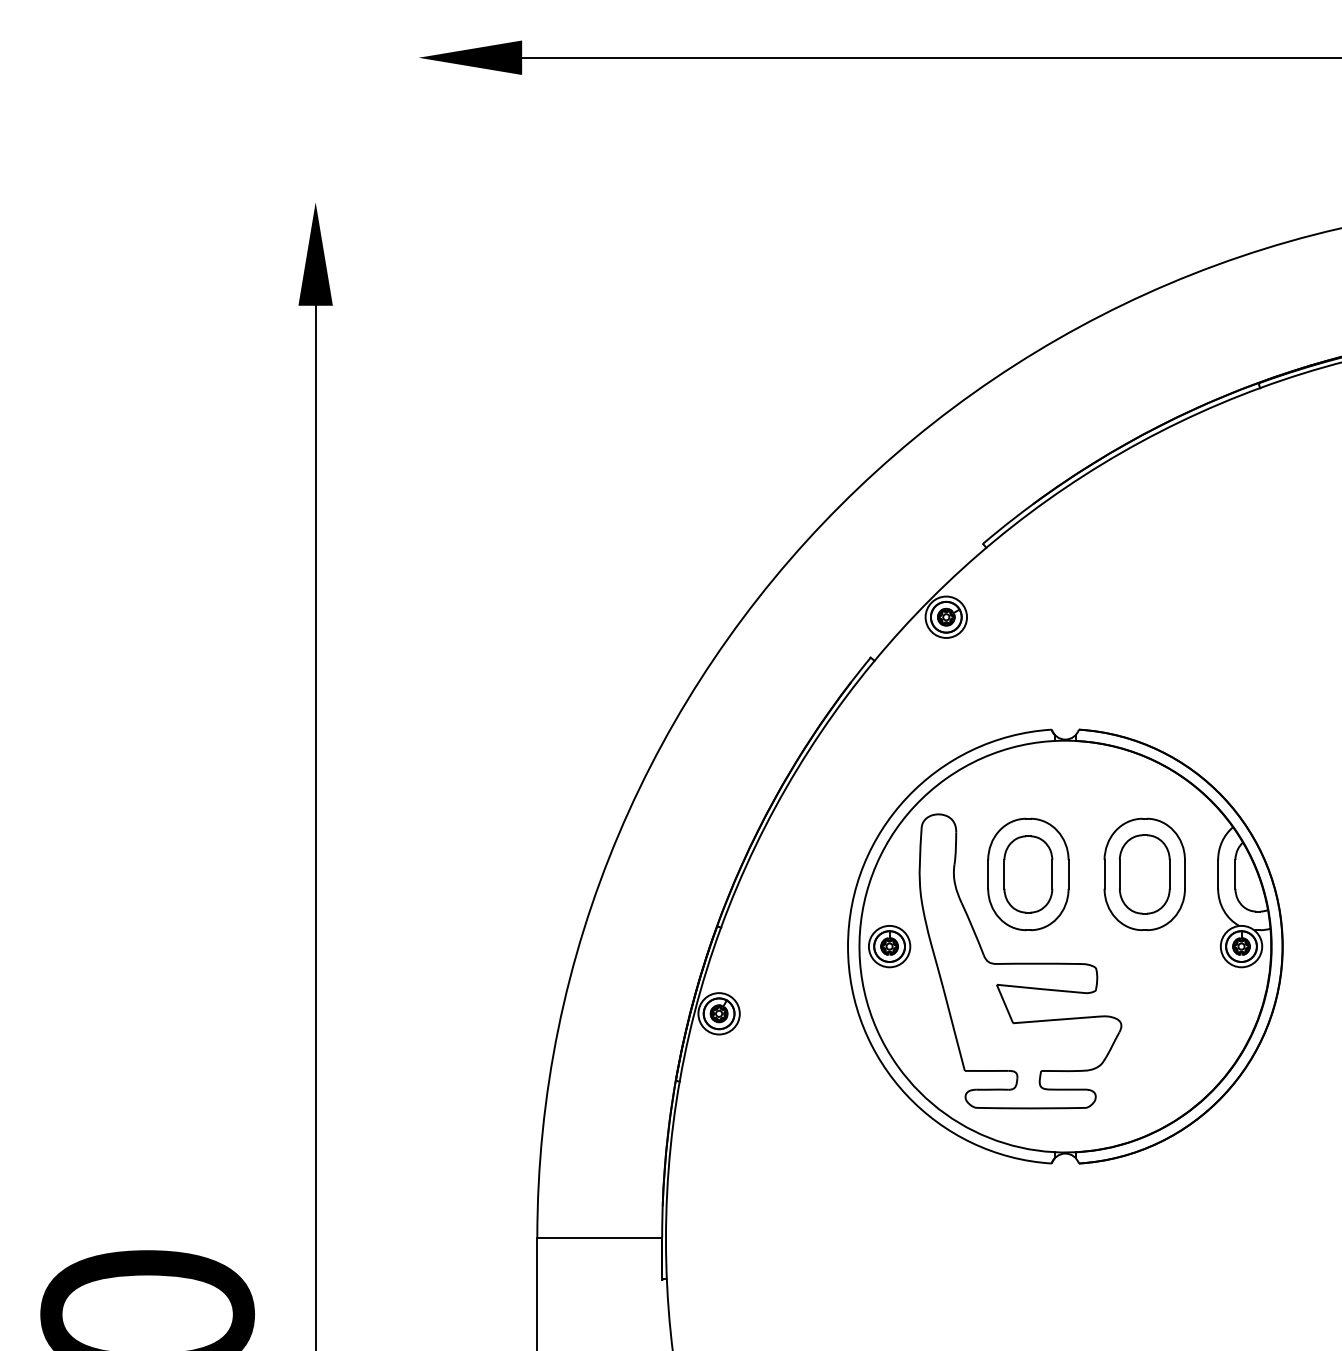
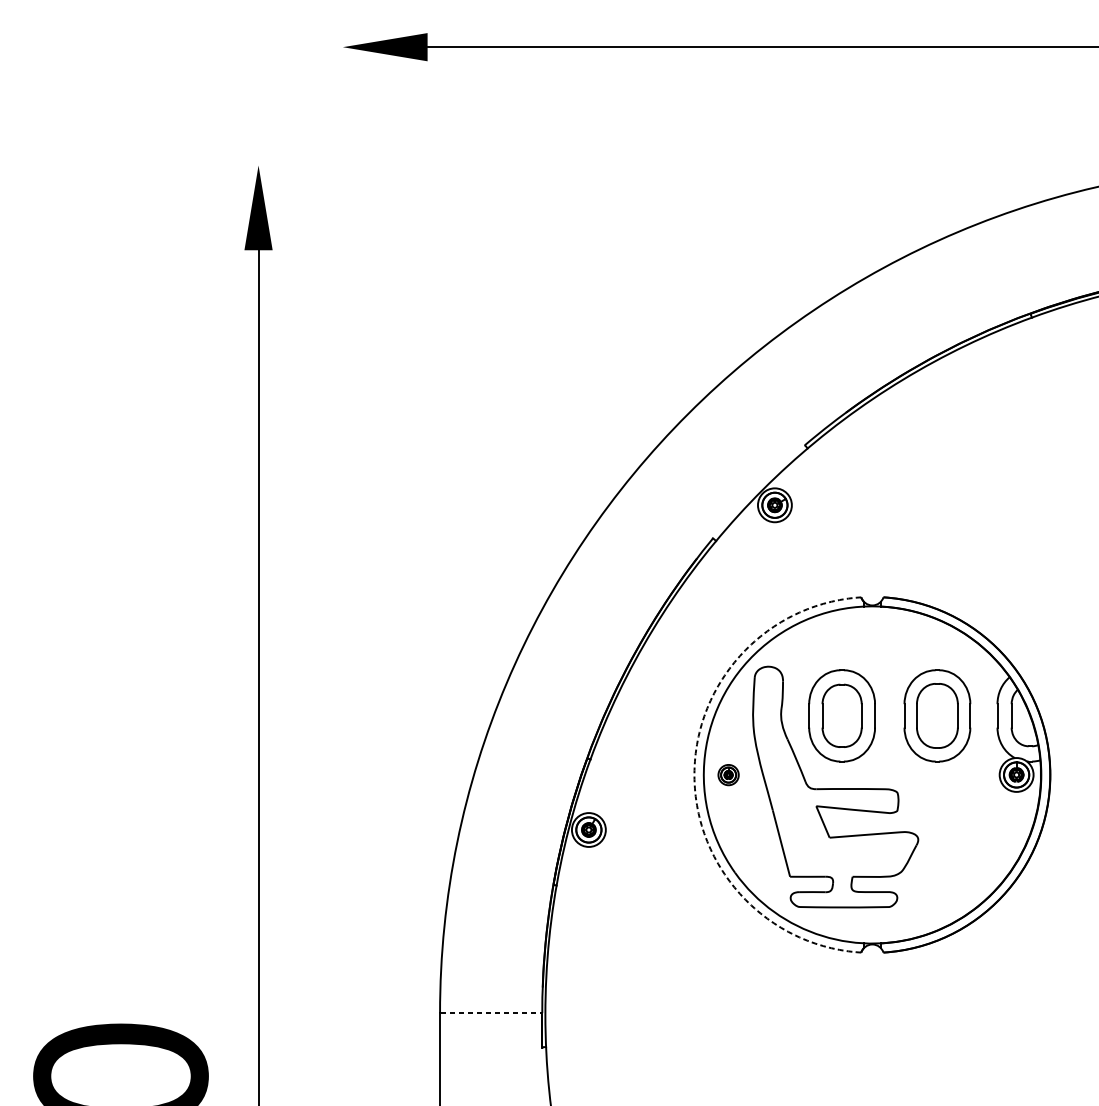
arc: (848, 946) -> (694, 774), solid -> dashed
part: (889, 946) -> (728, 774), size x0.6
line: (599, 1237) -> (490, 1013), solid -> dashed

